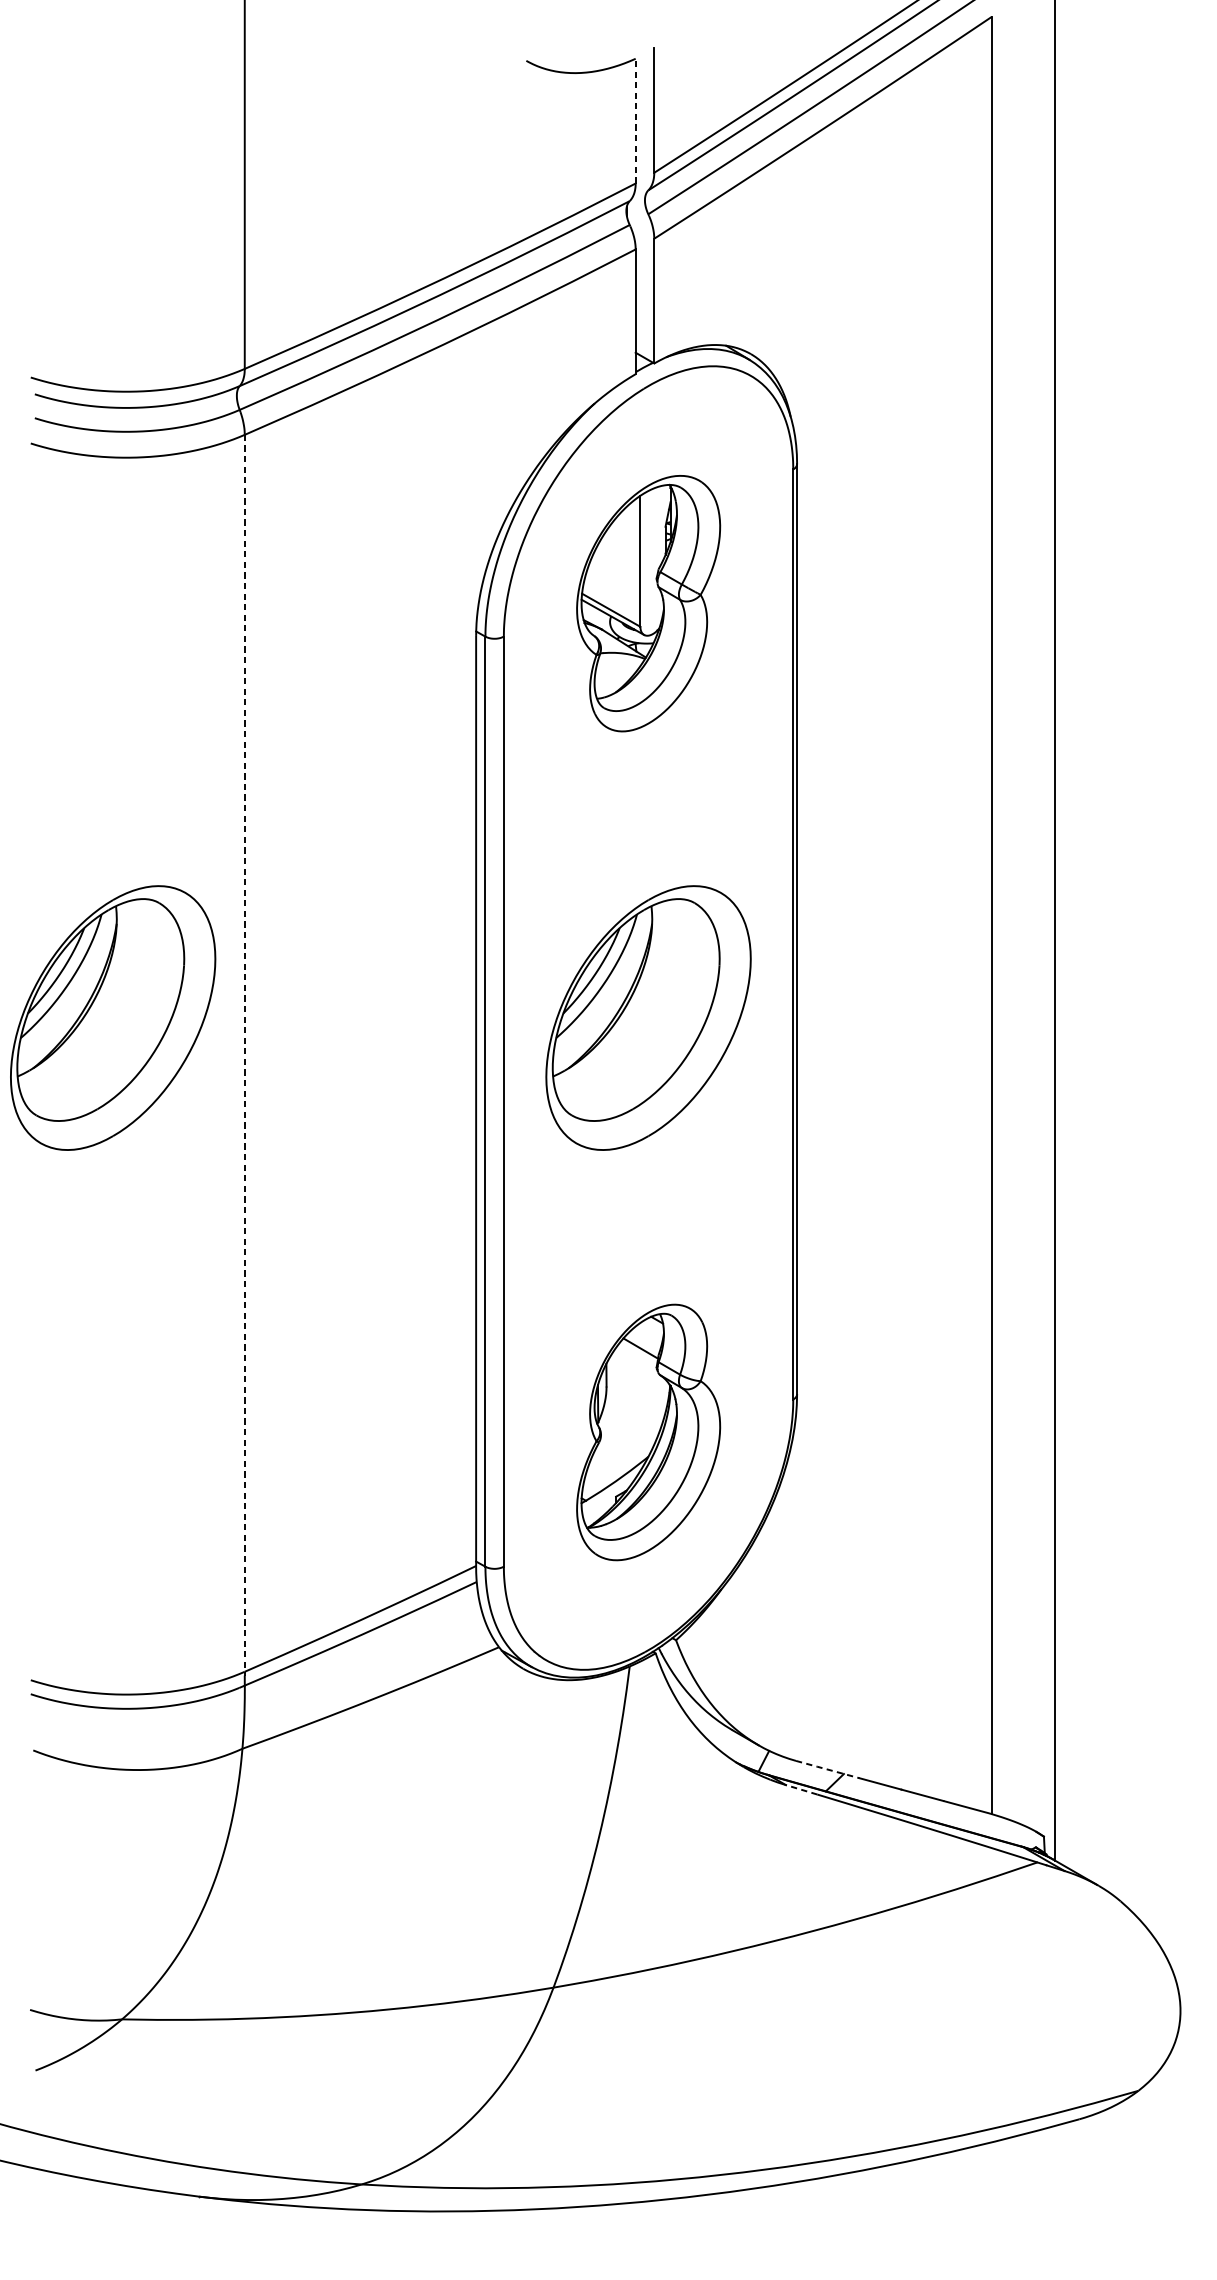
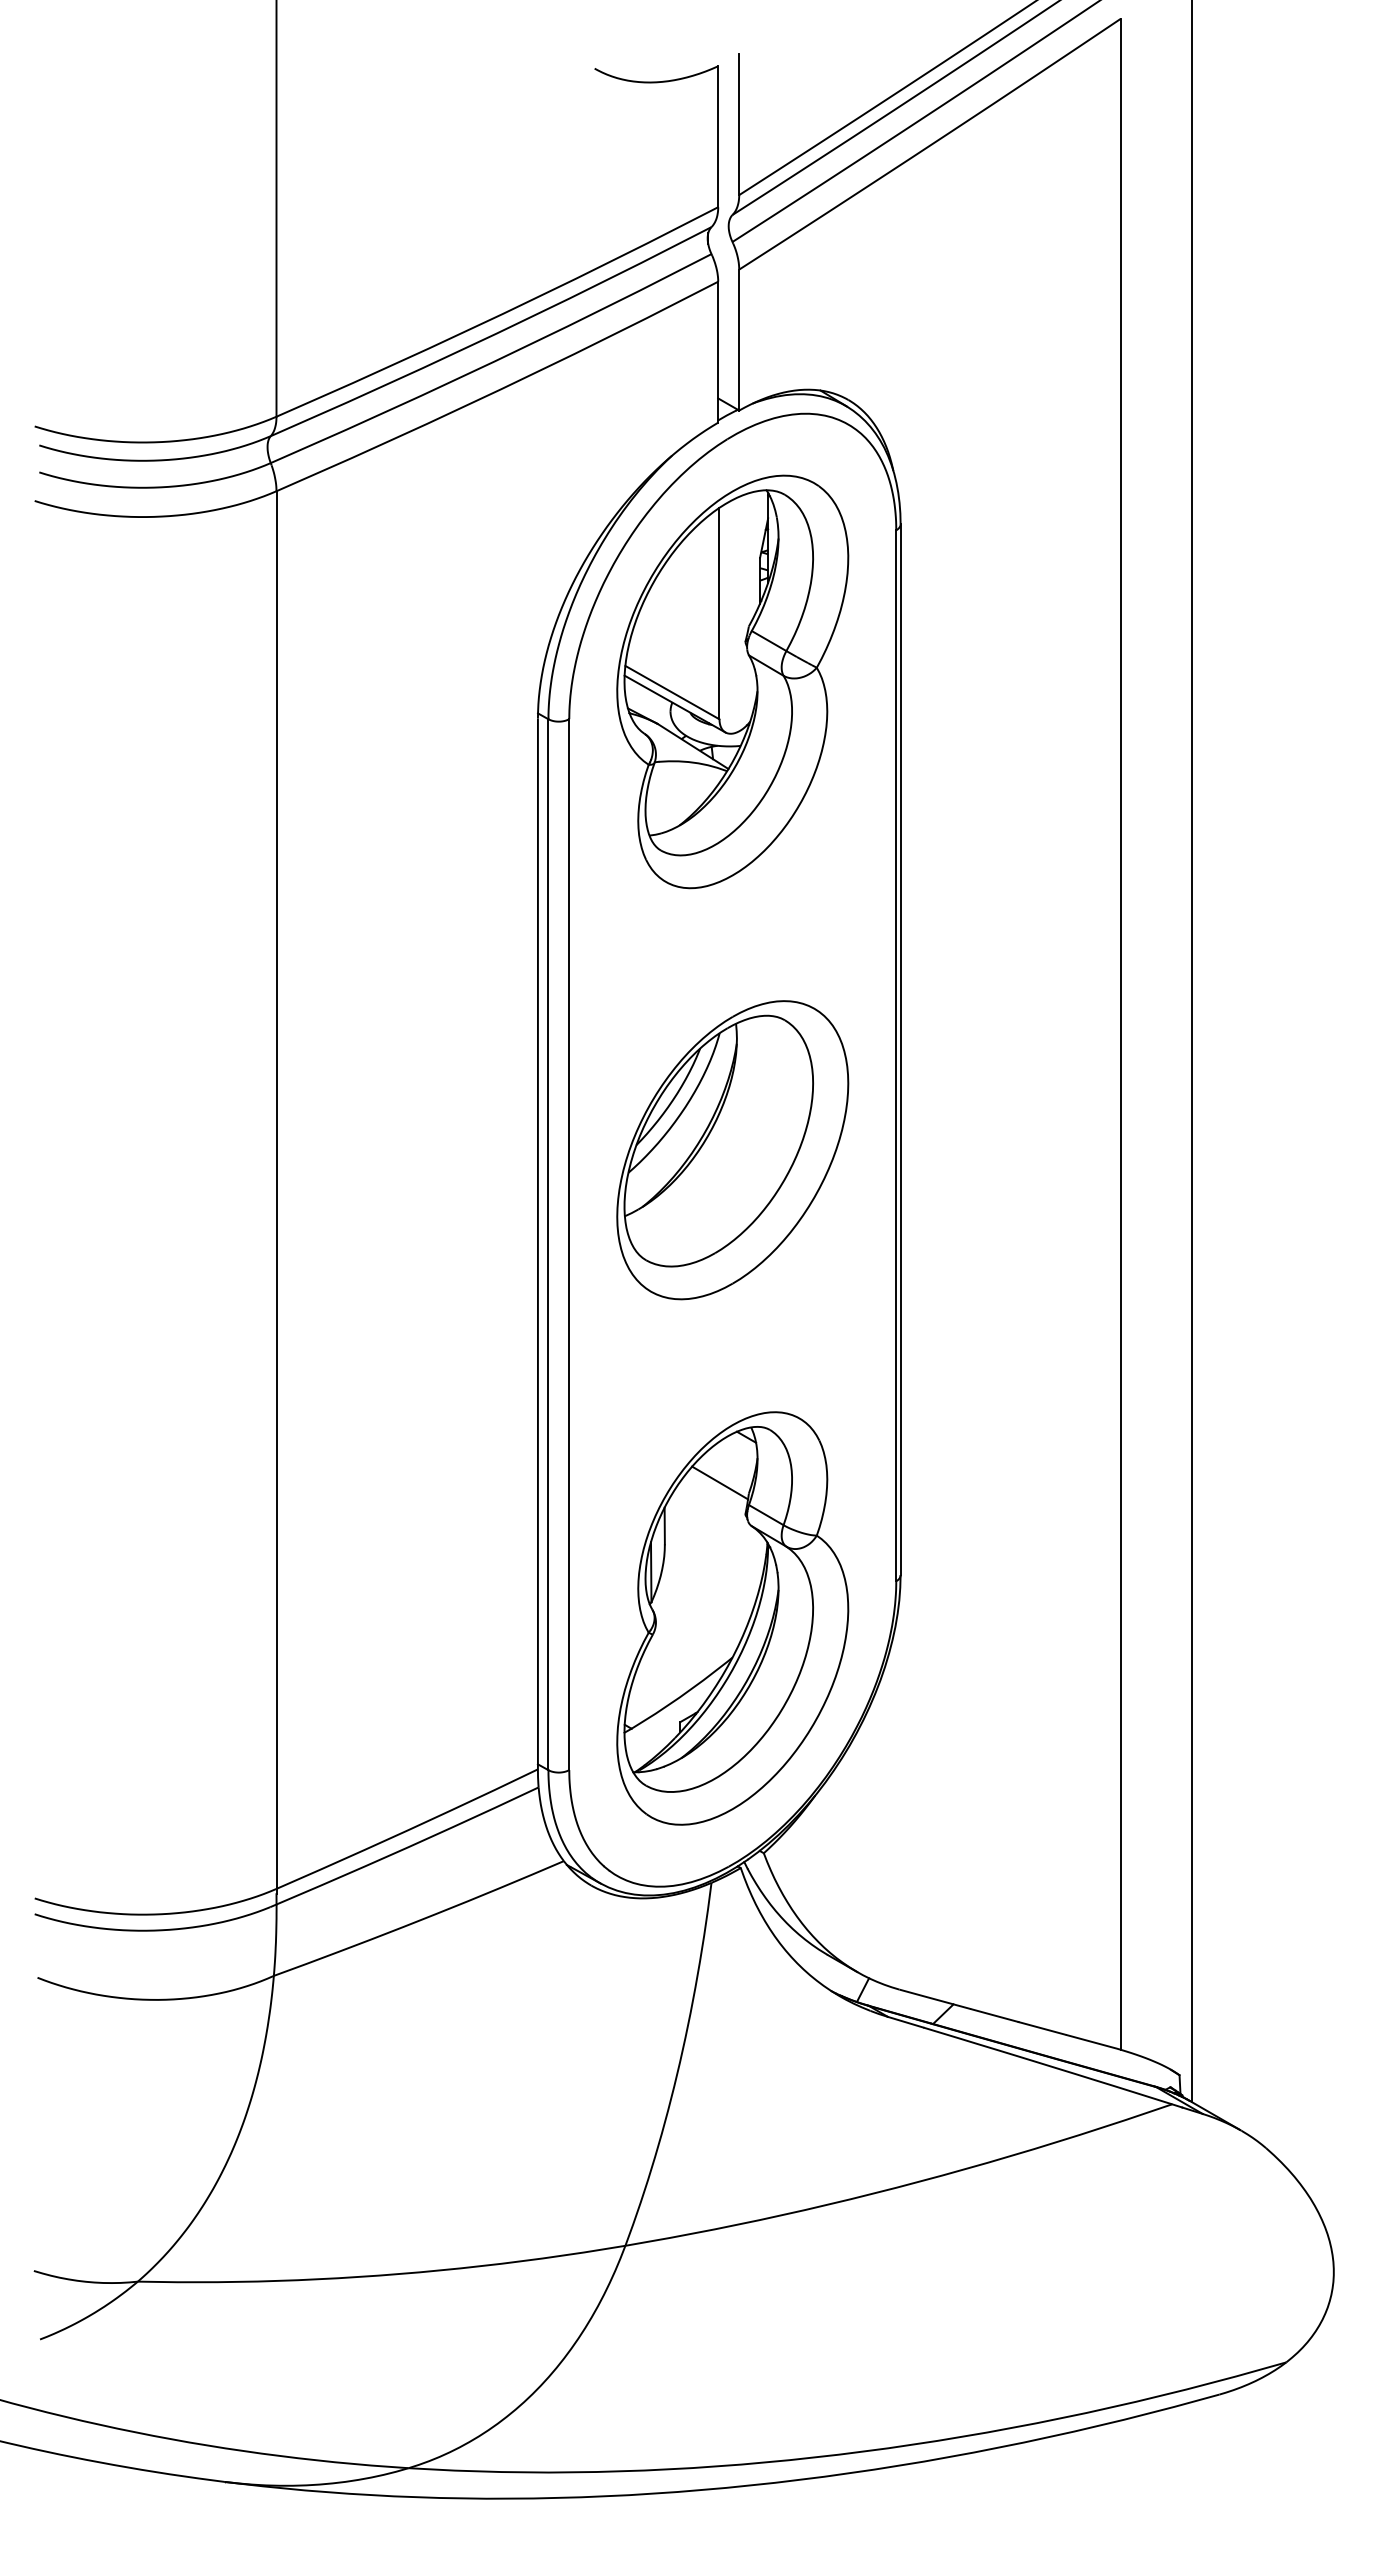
line: (635, 120) -> (718, 136), dashed -> solid
part: (648, 603) -> (732, 681), size x1.43
part: (112, 1018) -> (127, 1150), removed
line: (244, 1056) -> (276, 1193), dashed -> solid
part: (648, 1432) -> (732, 1618), size x1.43
line: (827, 1769) -> (934, 1999), dashed -> solid
line: (801, 1790) -> (905, 2022), dashed -> solid

